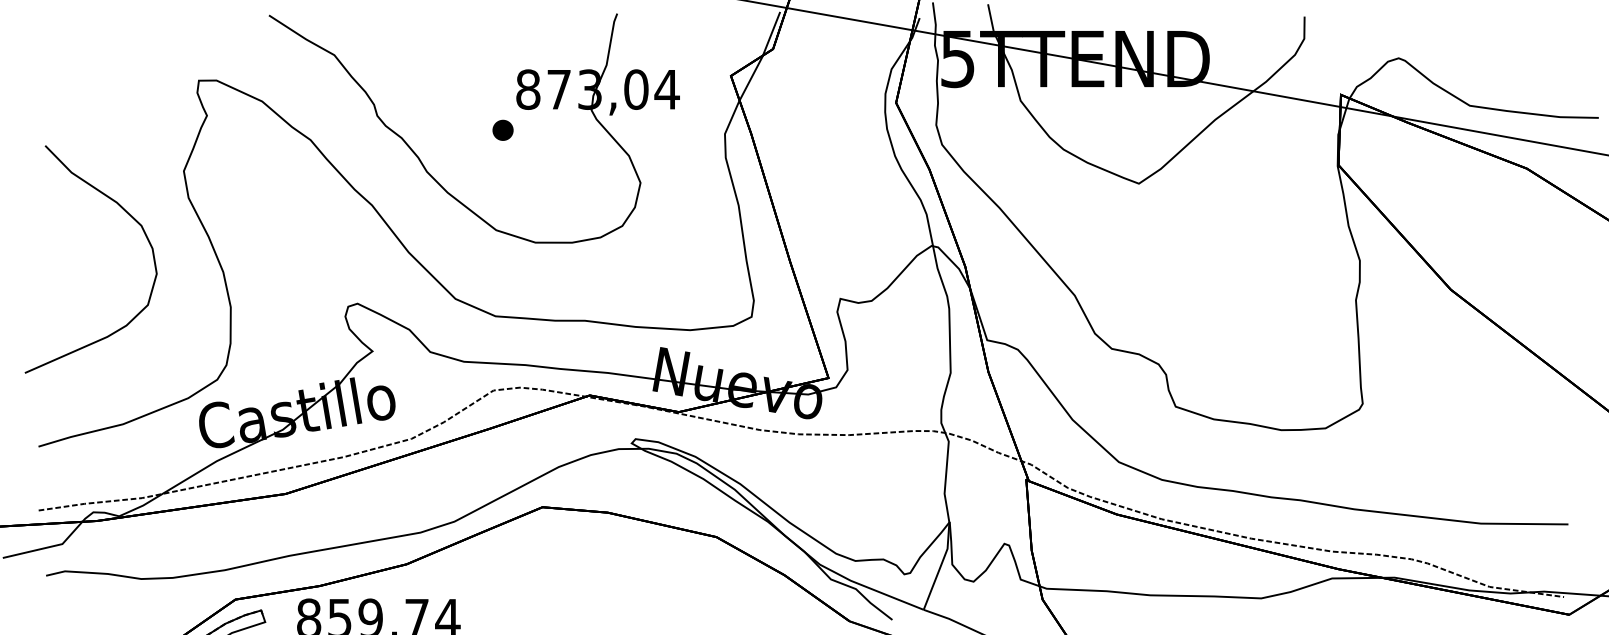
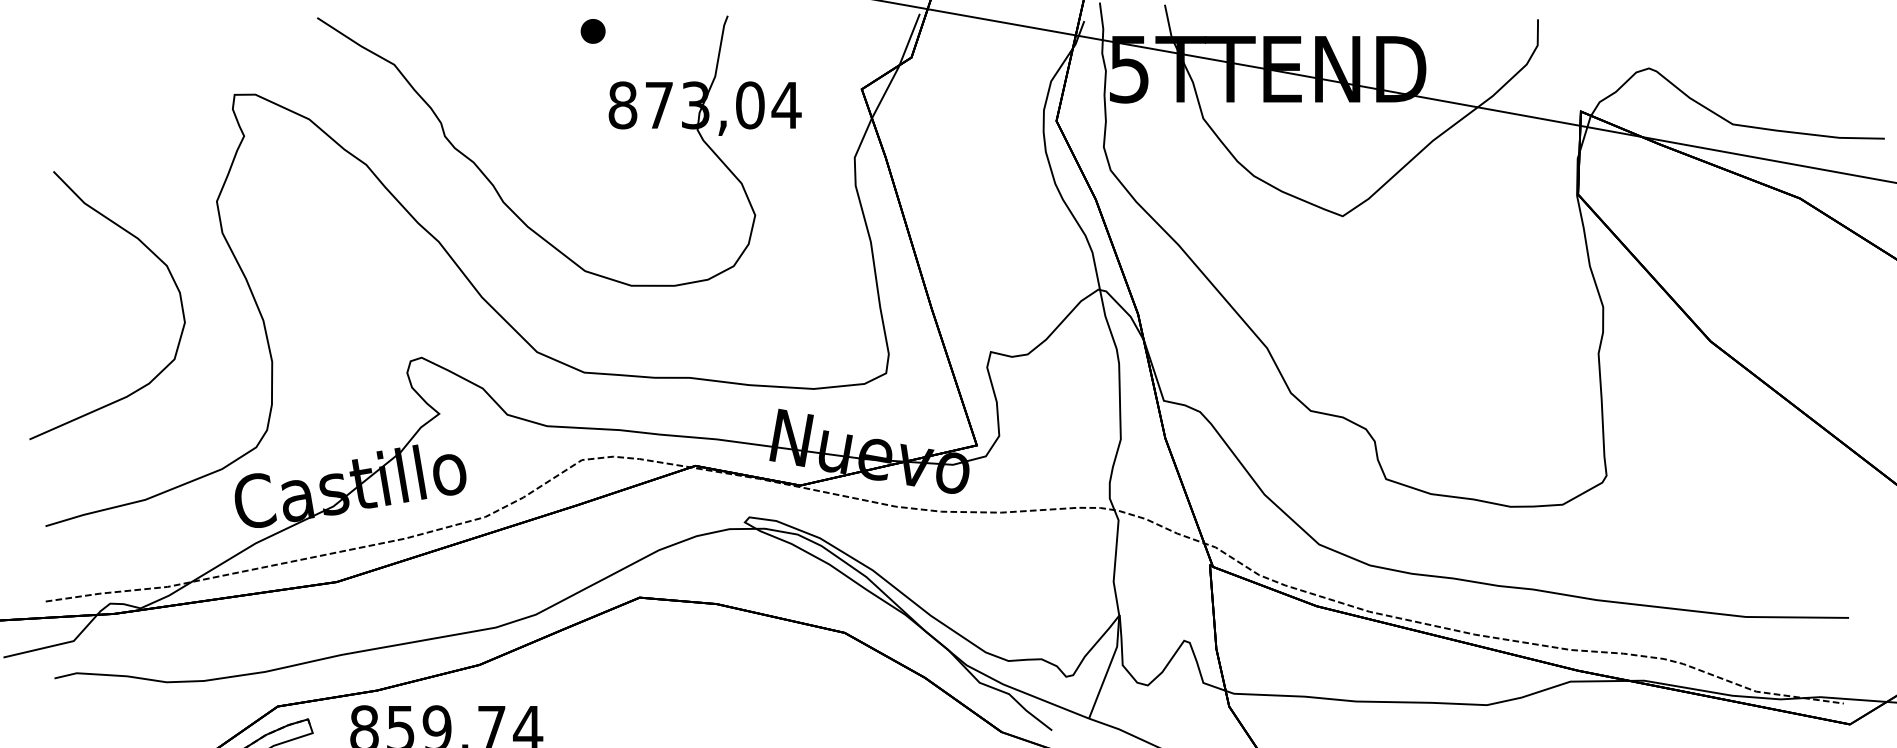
part: (502, 130) -> (592, 31), moved

